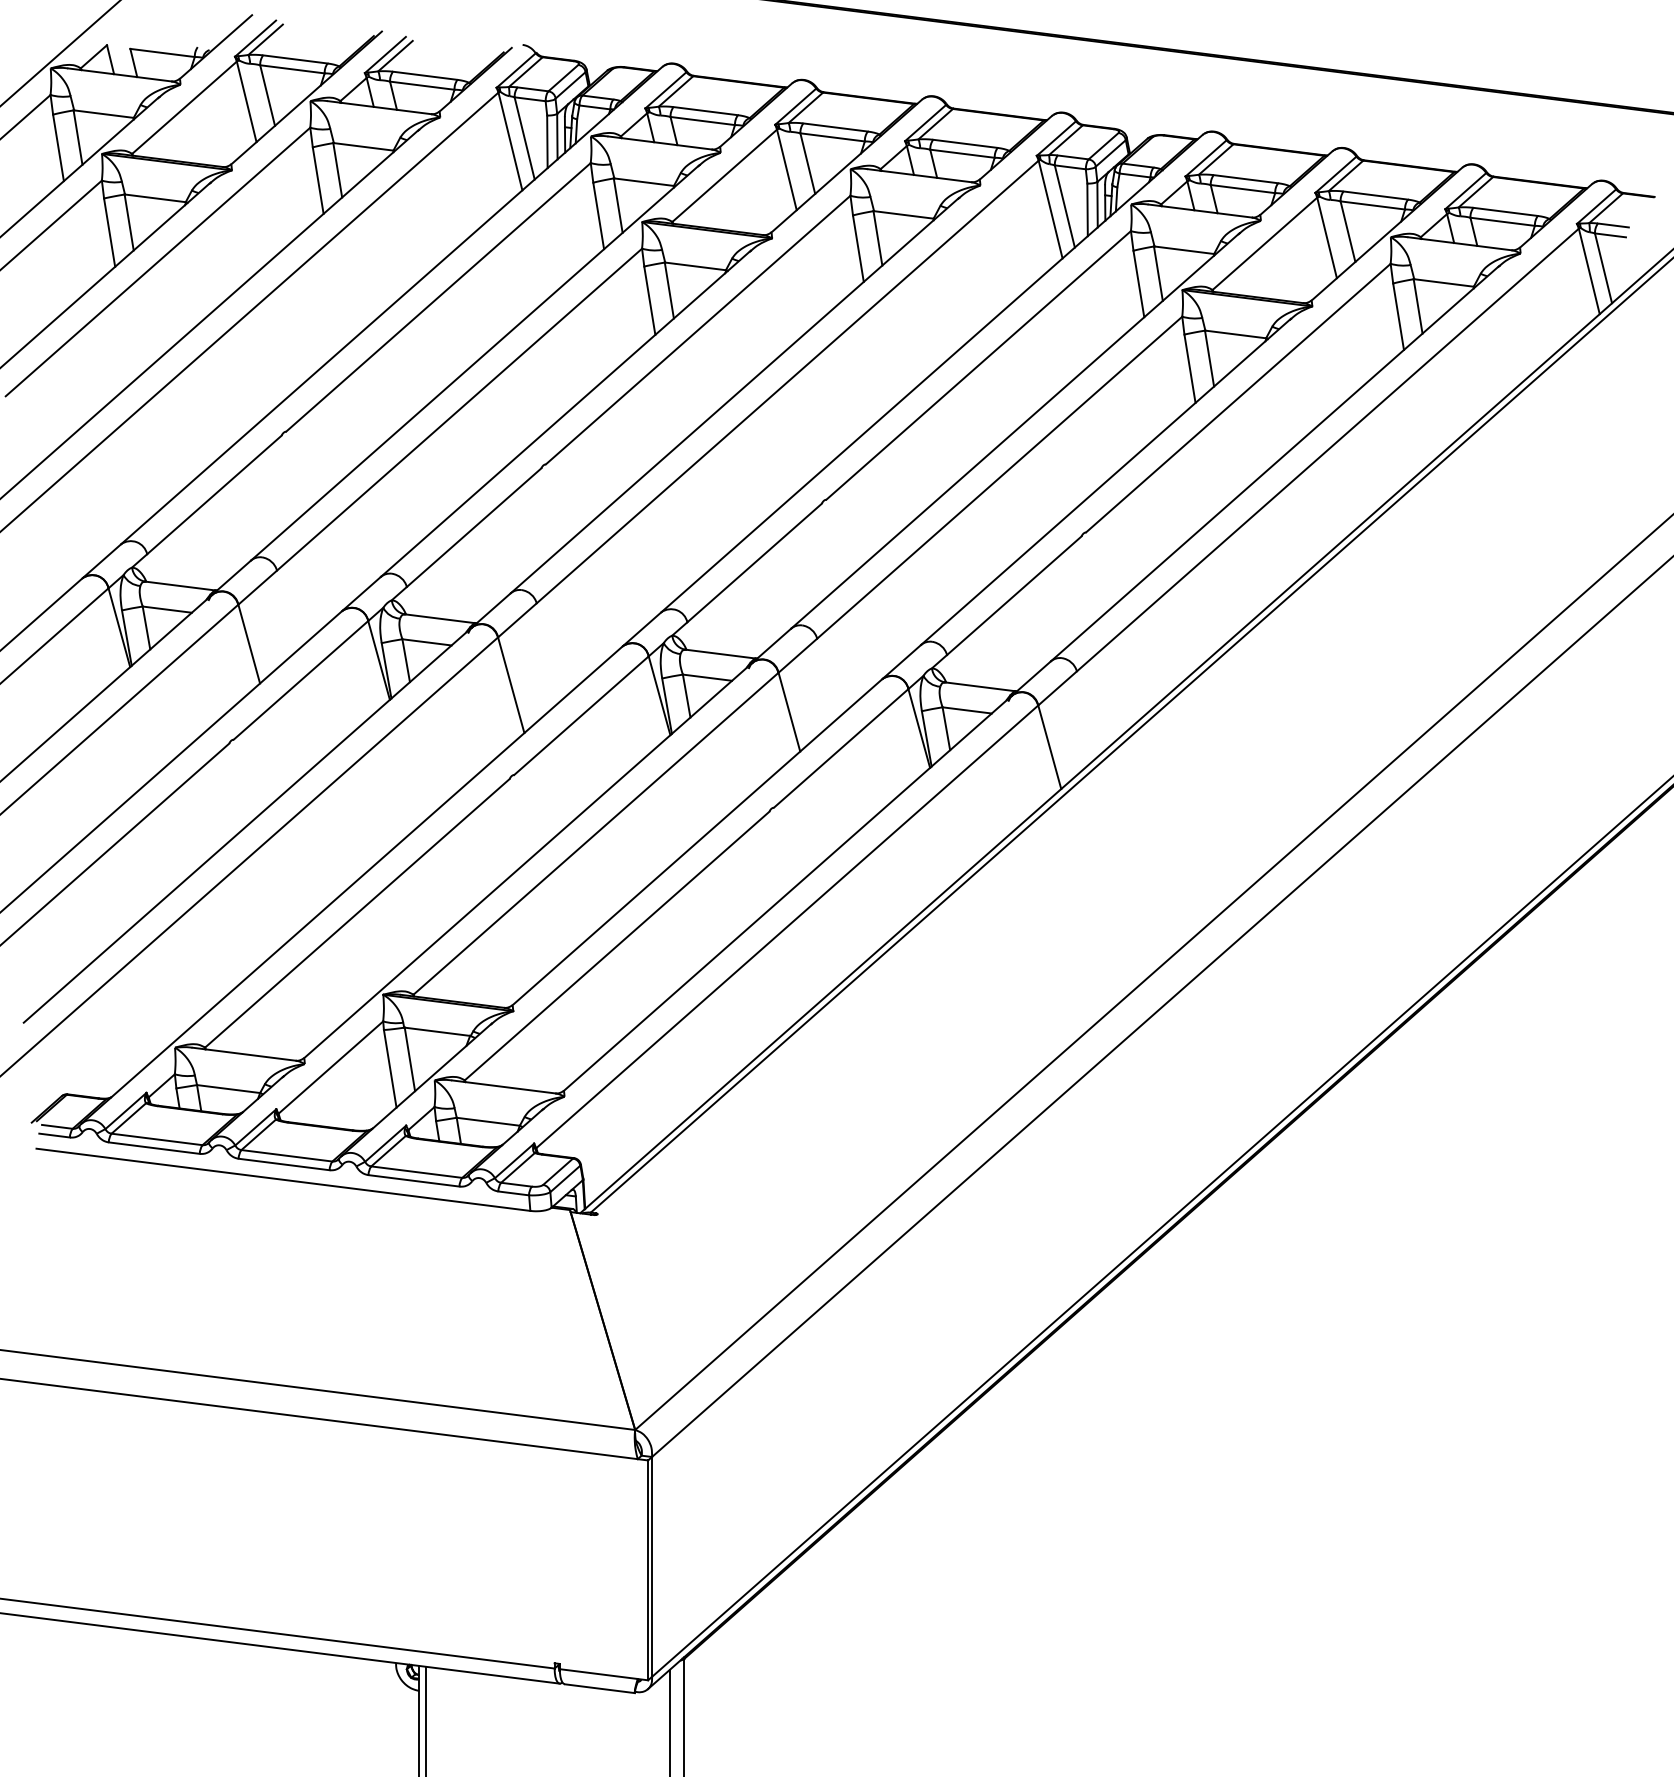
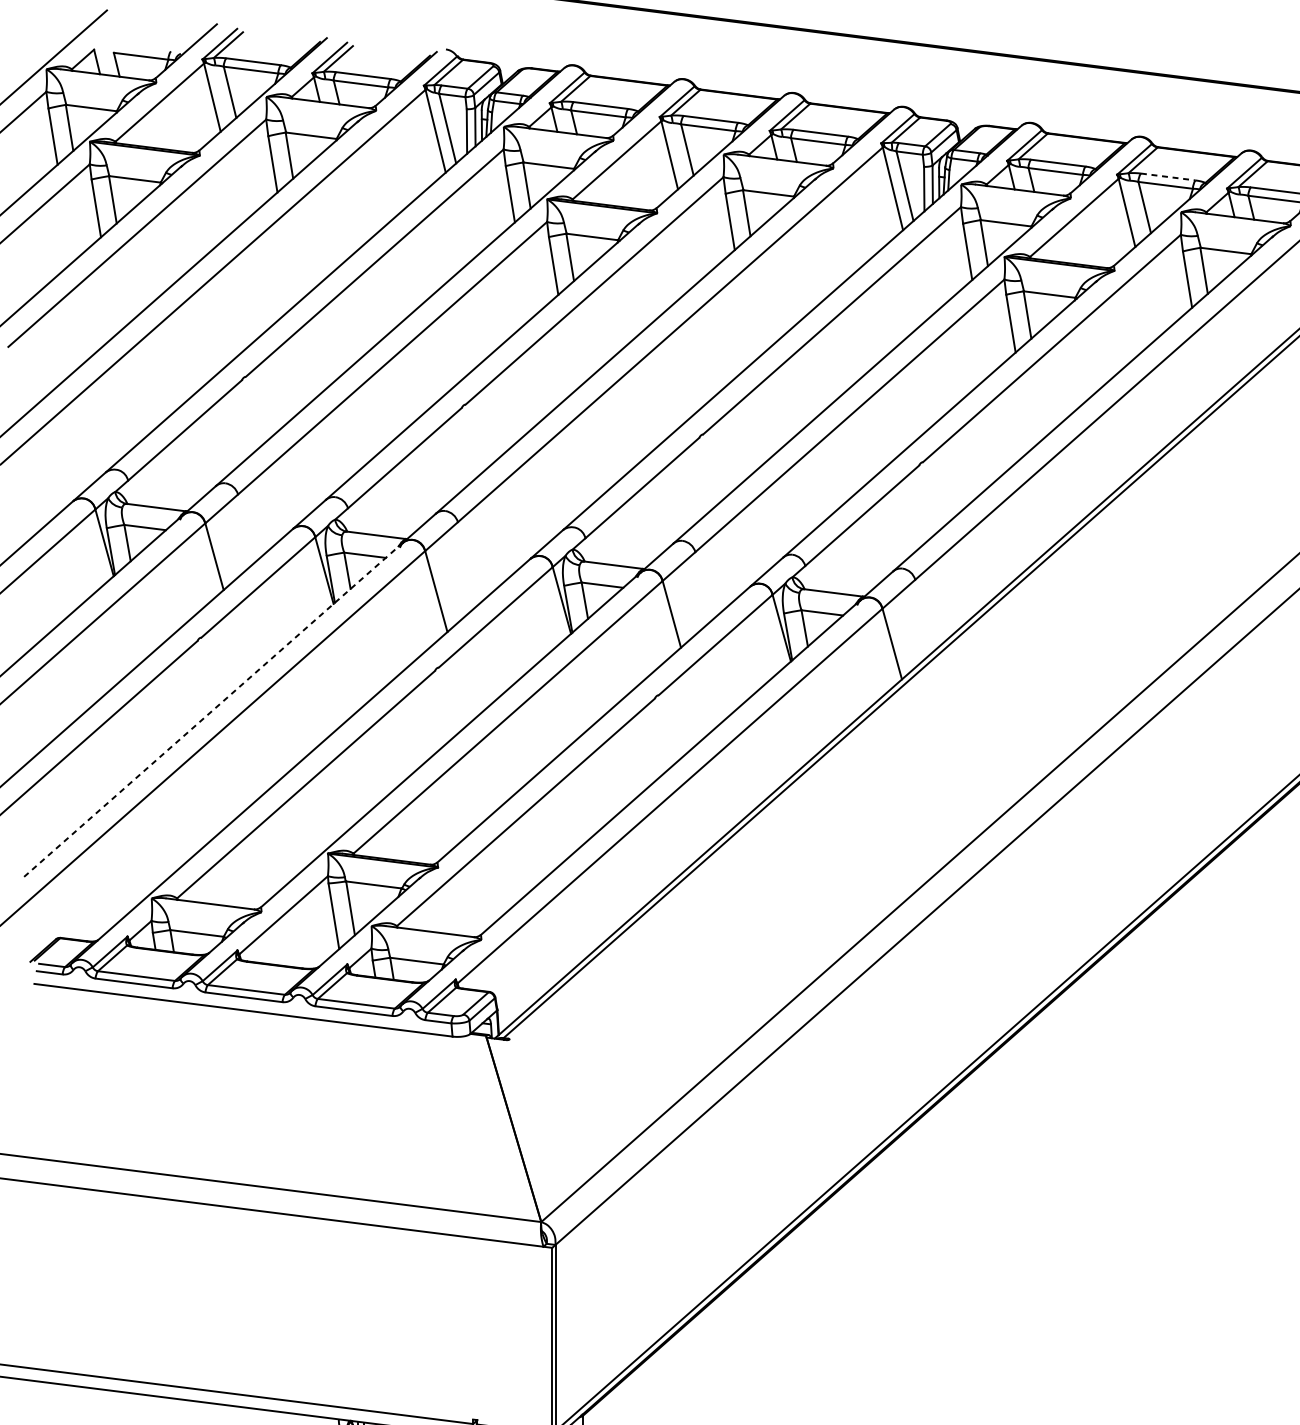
line: (1376, 195) -> (1168, 176), solid -> dashed
line: (247, 825) -> (213, 710), solid -> dashed

